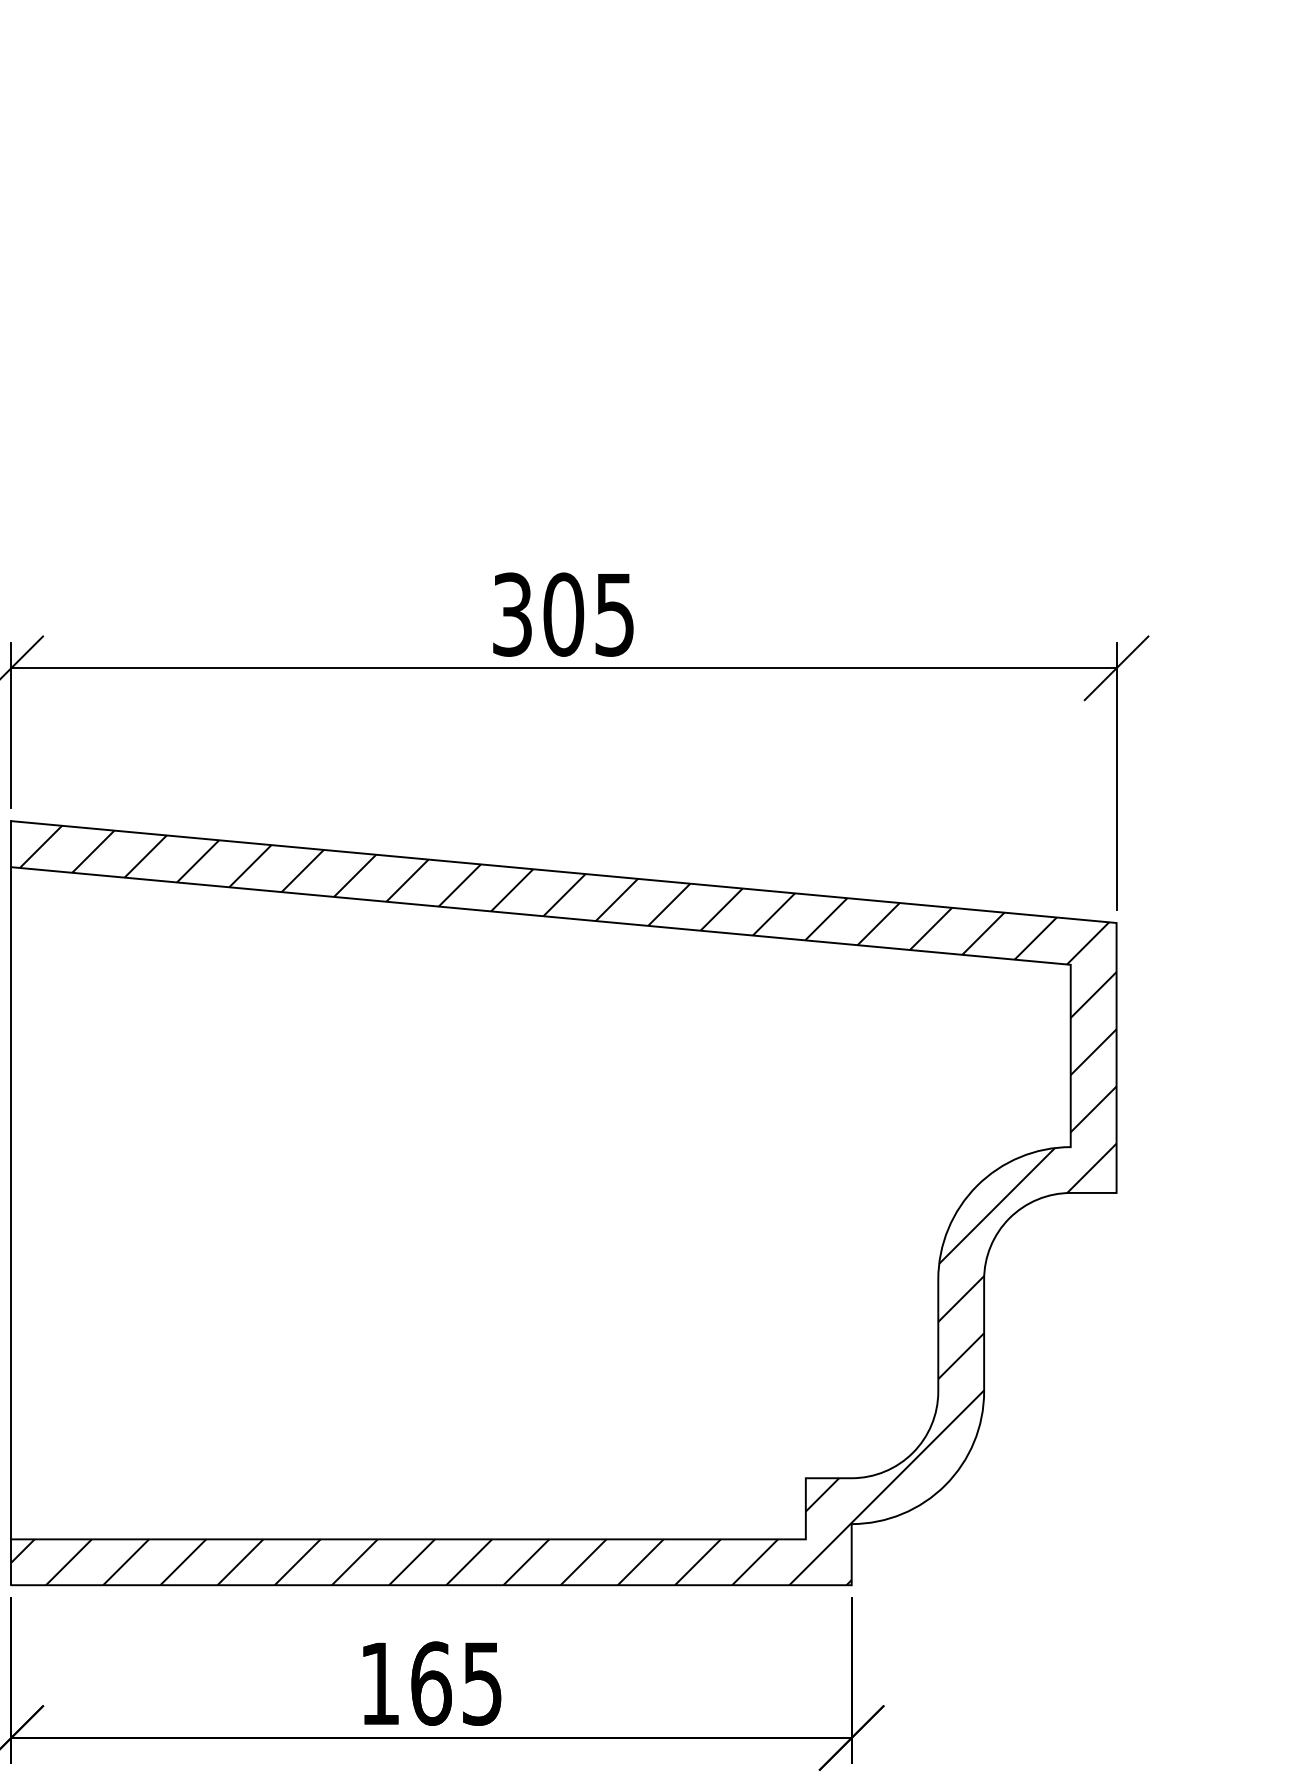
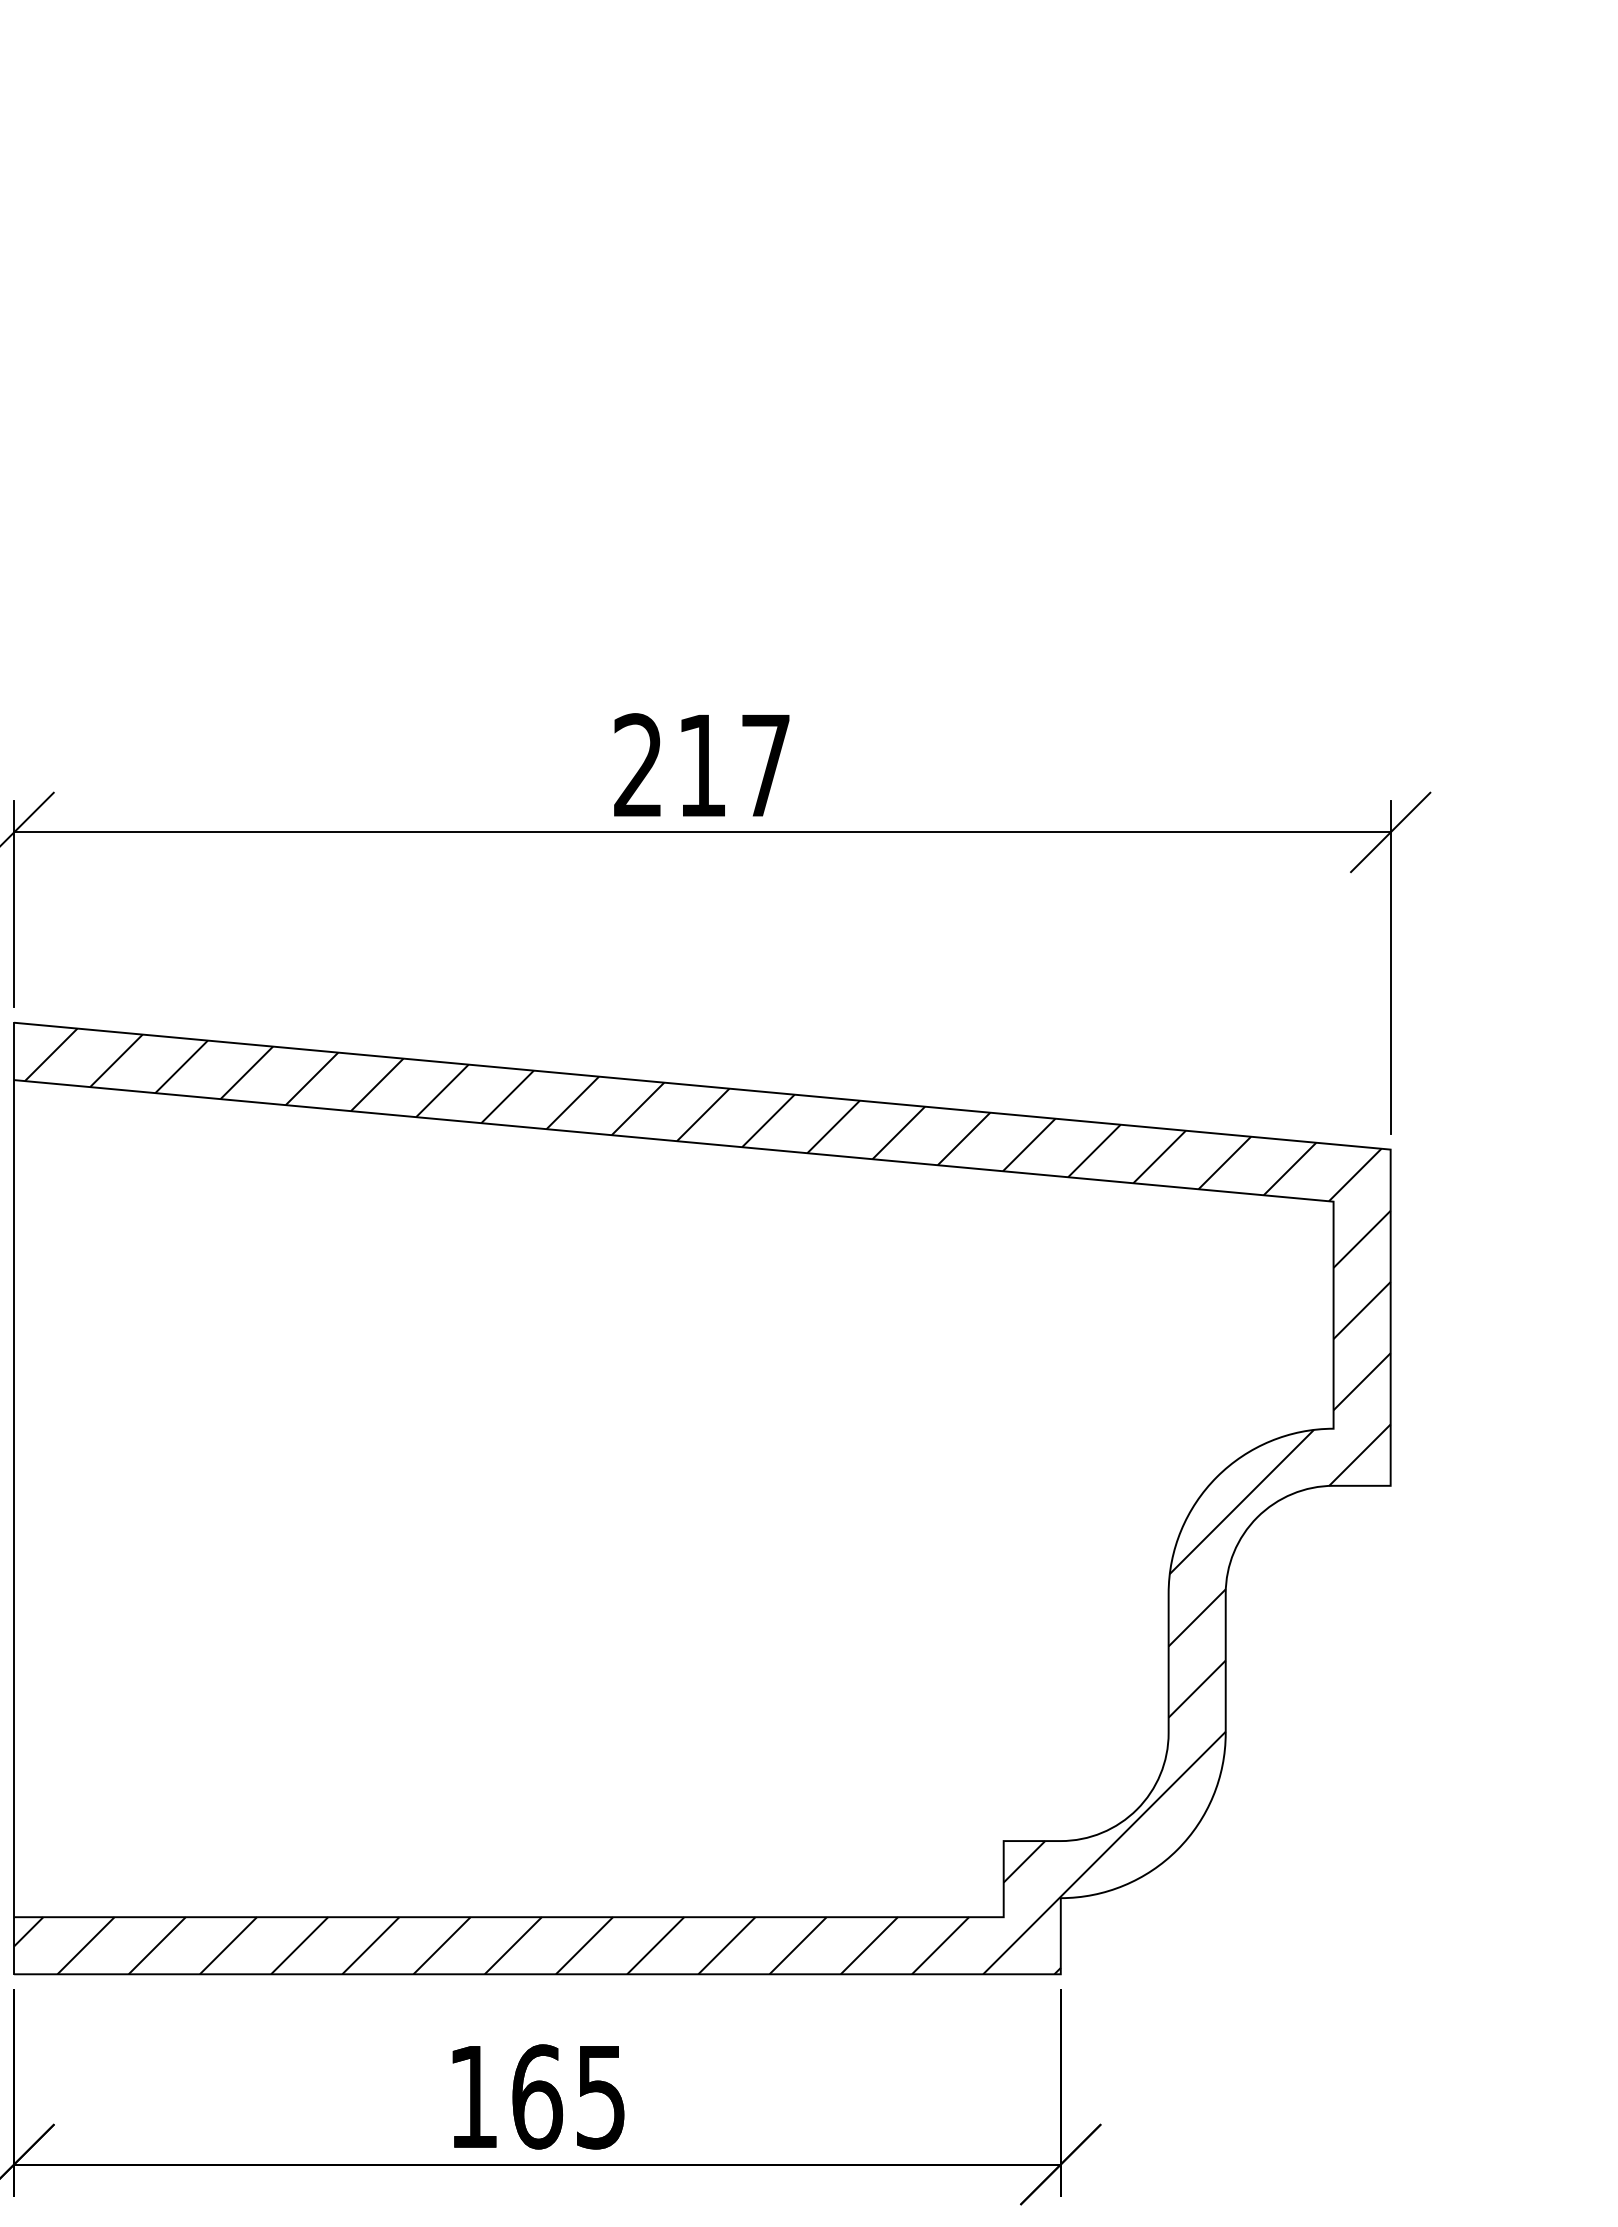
text: (563, 614) -> (701, 765), 305 -> 217

